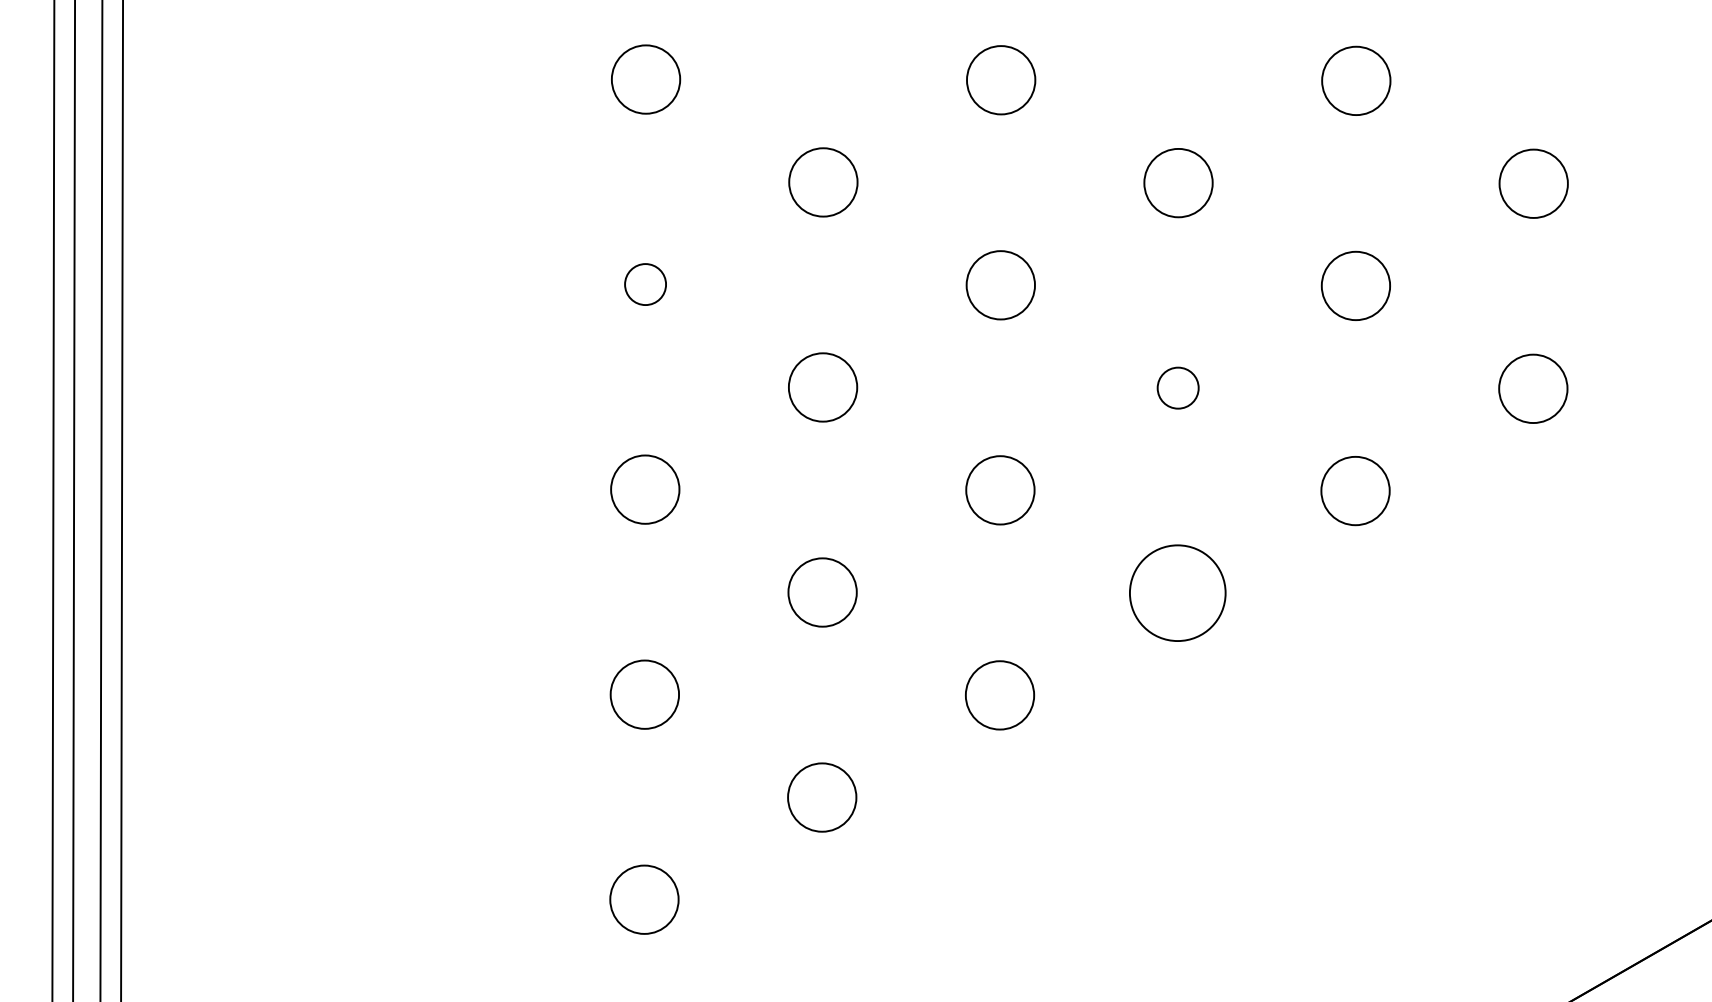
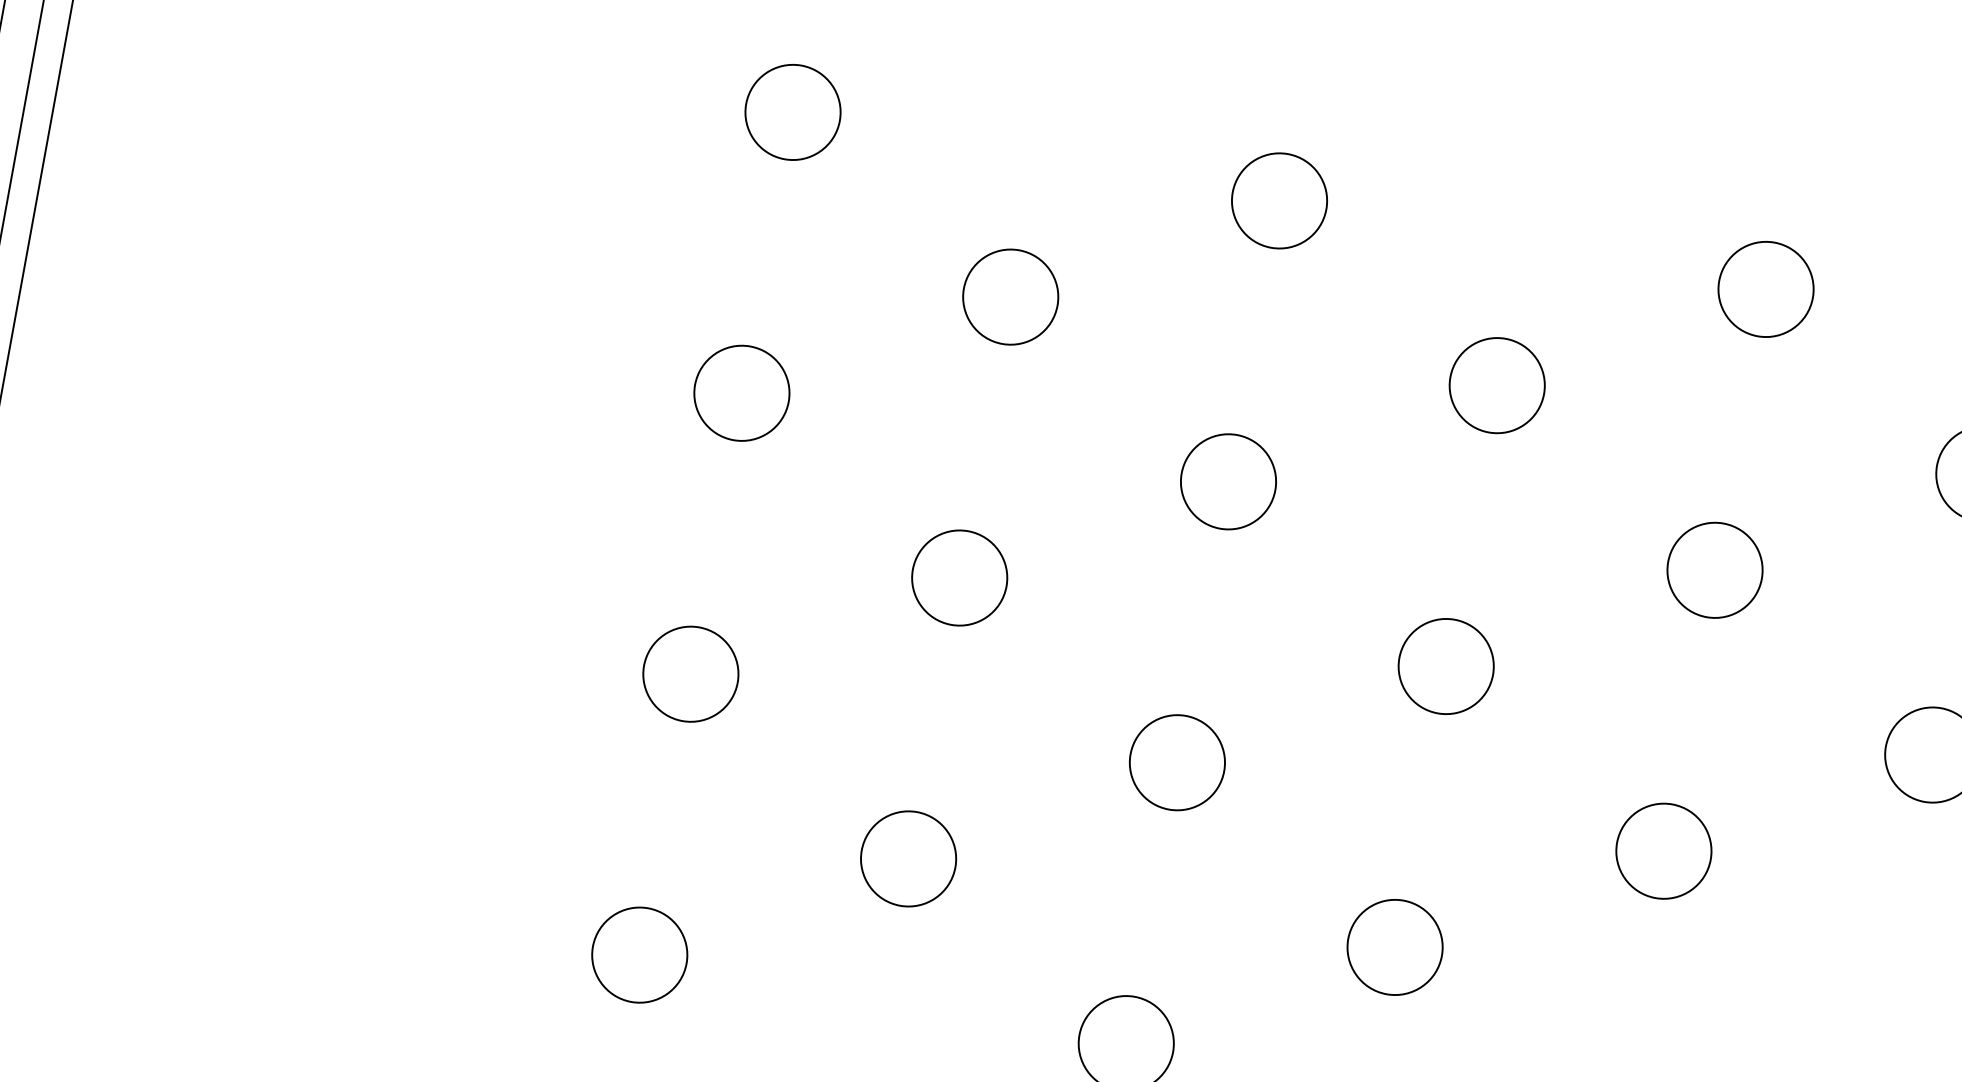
circle: (645, 284) -> (741, 393), size x1.67
circle: (1178, 387) -> (1446, 665), size x1.67
circle: (1177, 593) -> (1394, 947), size x0.71

